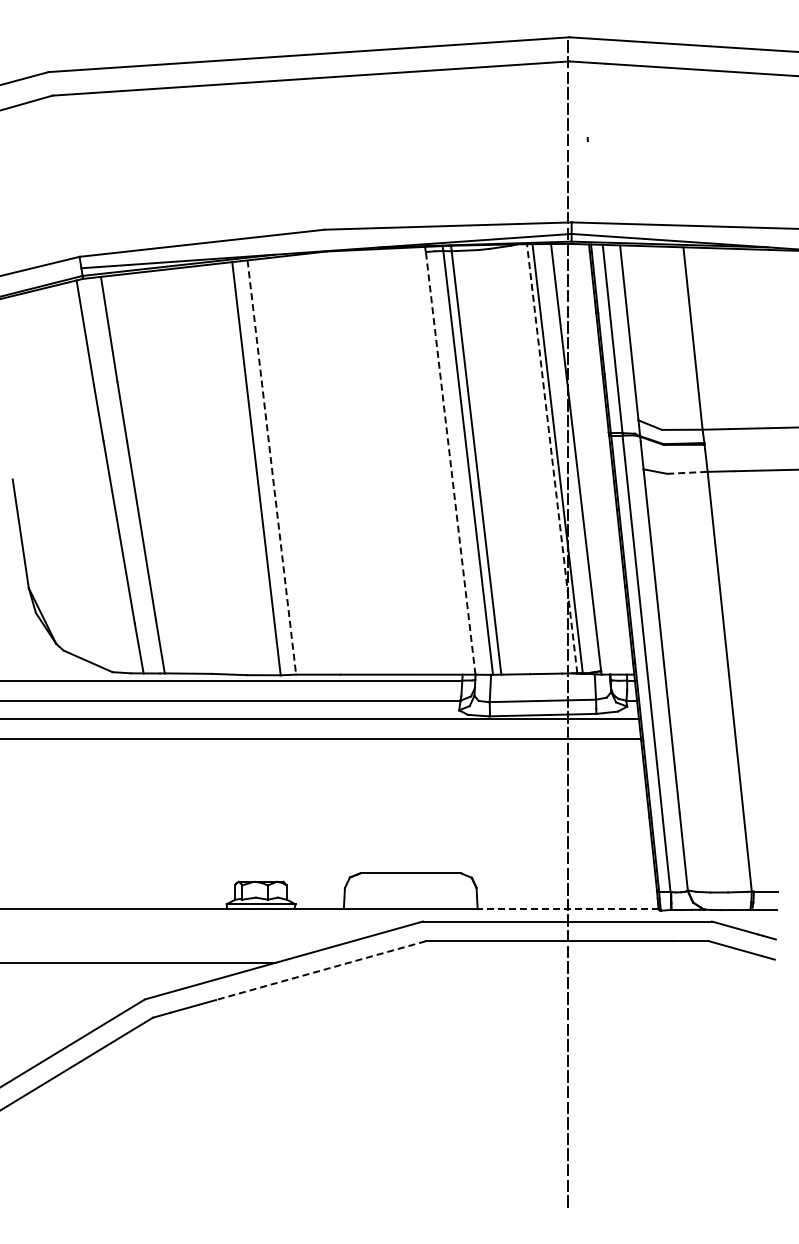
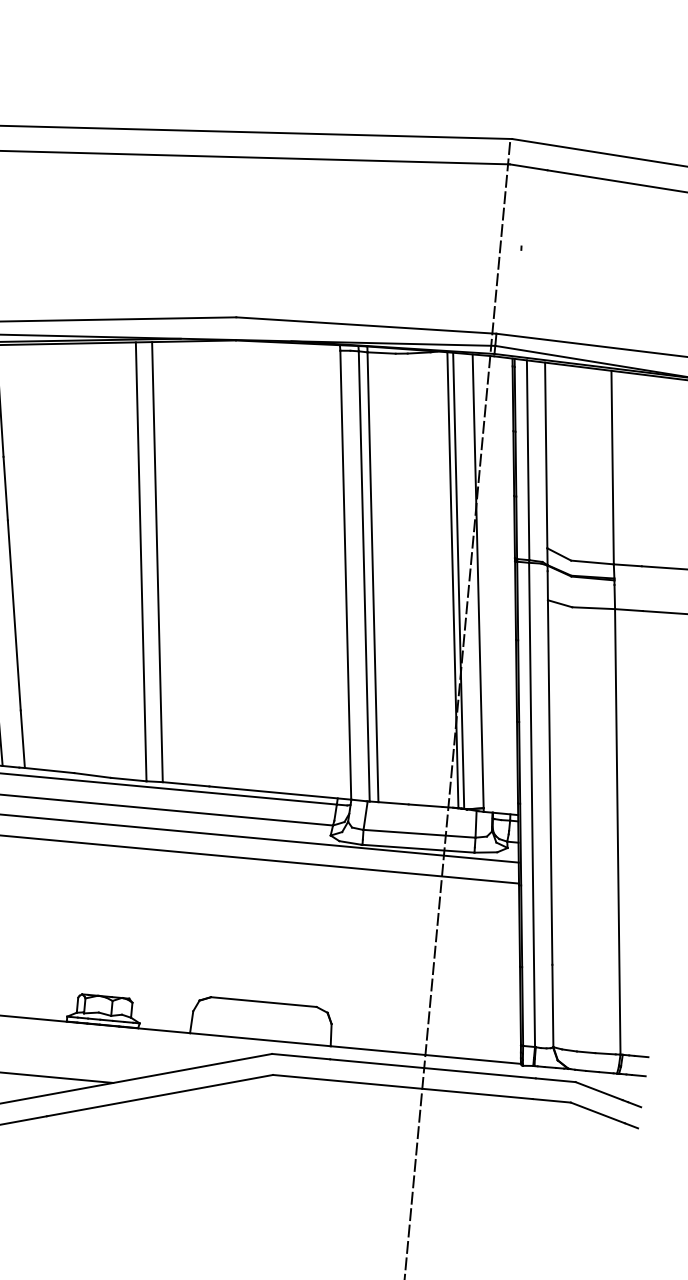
line: (552, 458) -> (453, 579), dashed -> solid
line: (450, 463) -> (345, 575), dashed -> solid
line: (271, 467) -> (157, 562), dashed -> solid
line: (687, 472) -> (593, 607), dashed -> solid
line: (568, 909) -> (426, 1055), dashed -> solid
line: (320, 970) -> (159, 1095), dashed -> solid

